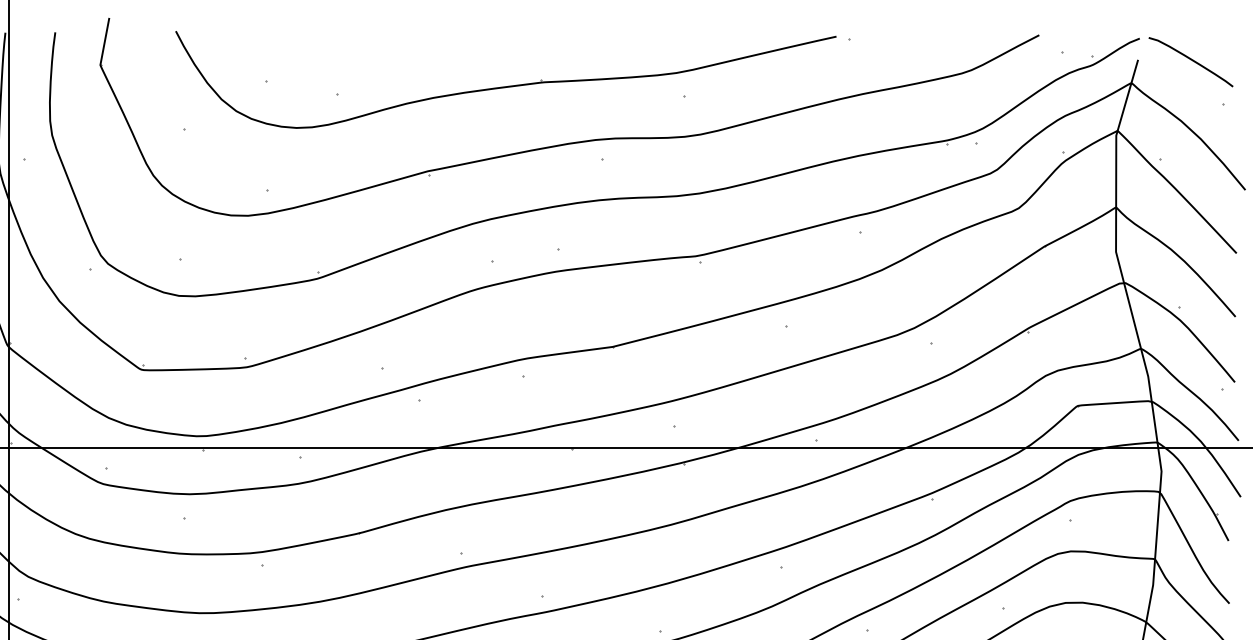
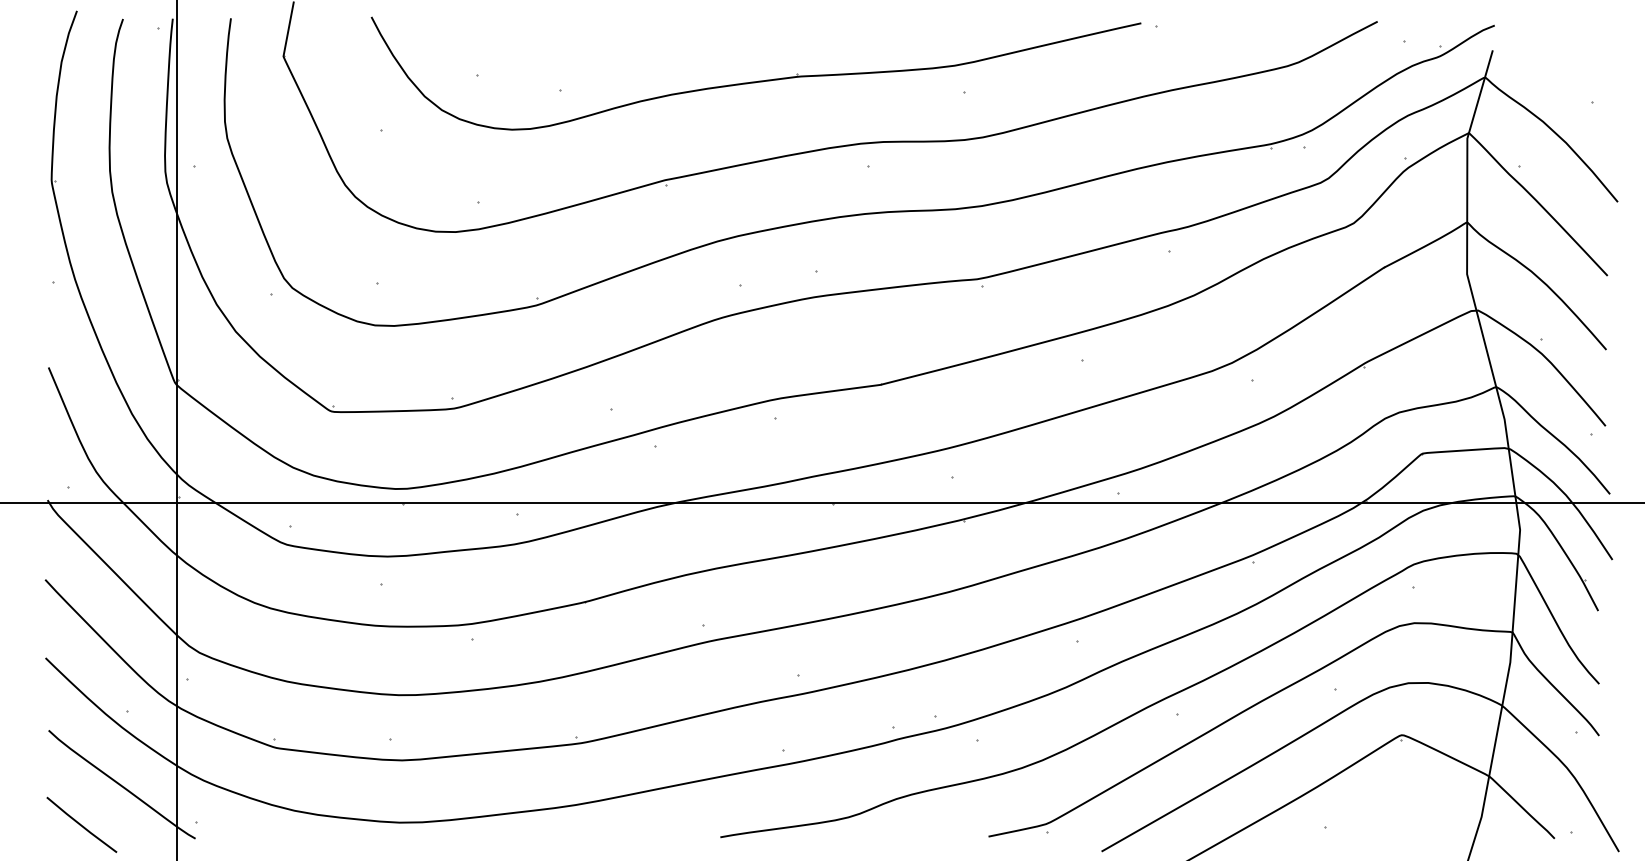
curve: (1191, 60) -> (1555, 51), removed

